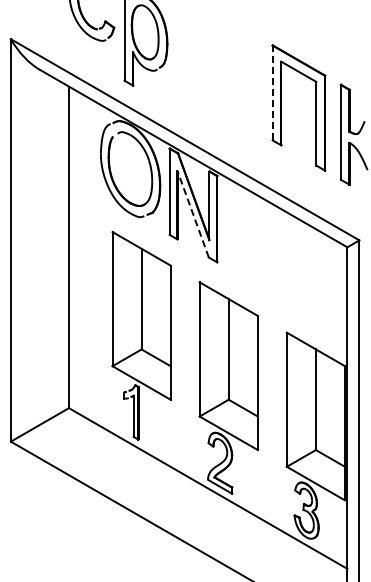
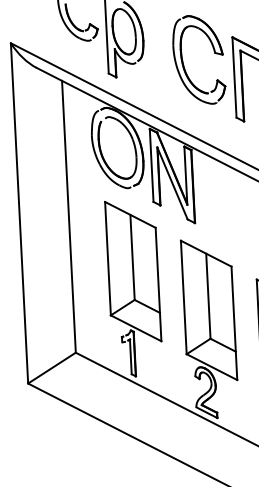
part: (213, 71) -> (183, 61), added
line: (272, 92) -> (234, 77), dashed -> solid
line: (192, 213) -> (171, 182), dashed -> solid

